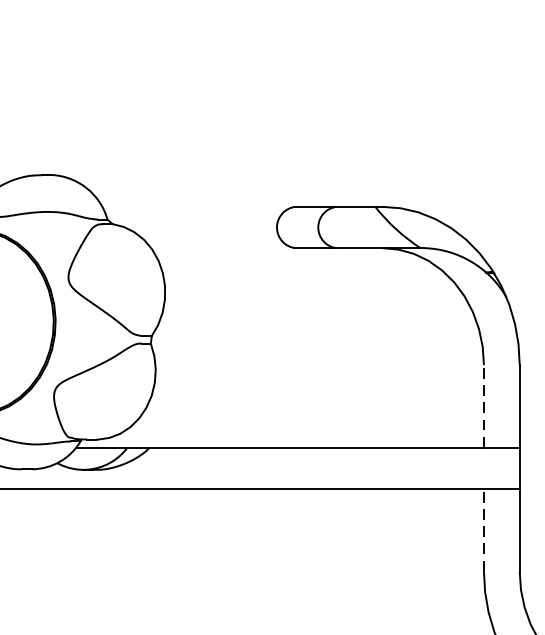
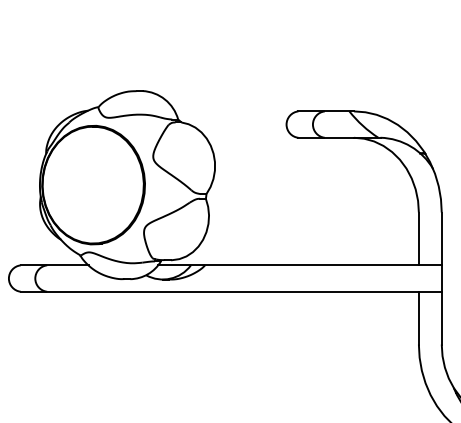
line: (483, 405) -> (418, 238), dashed -> solid
line: (483, 529) -> (418, 317), dashed -> solid

